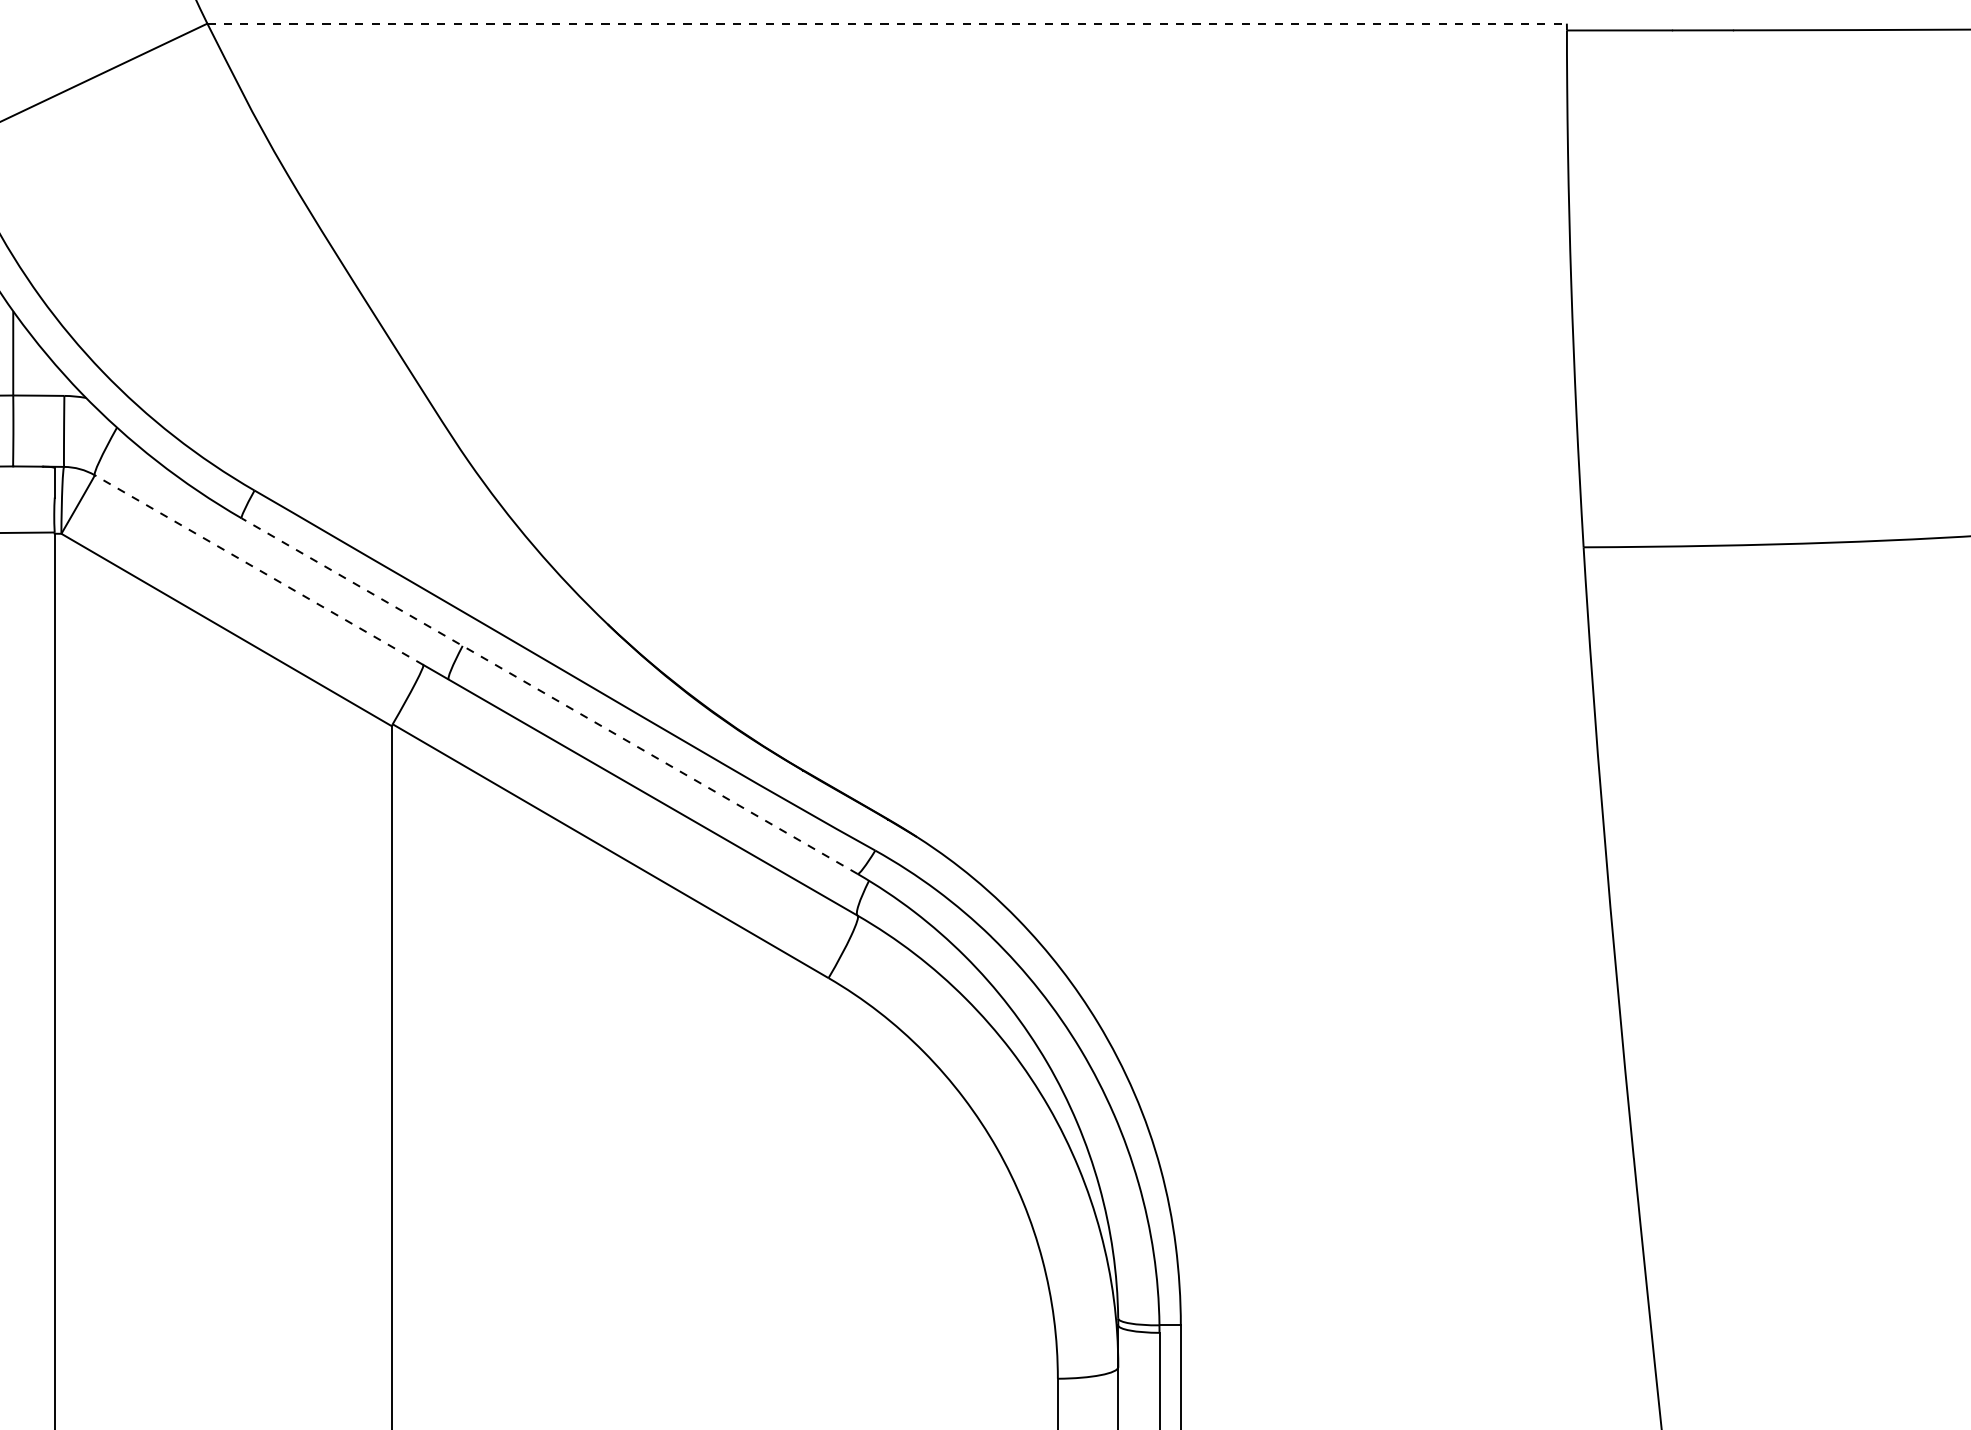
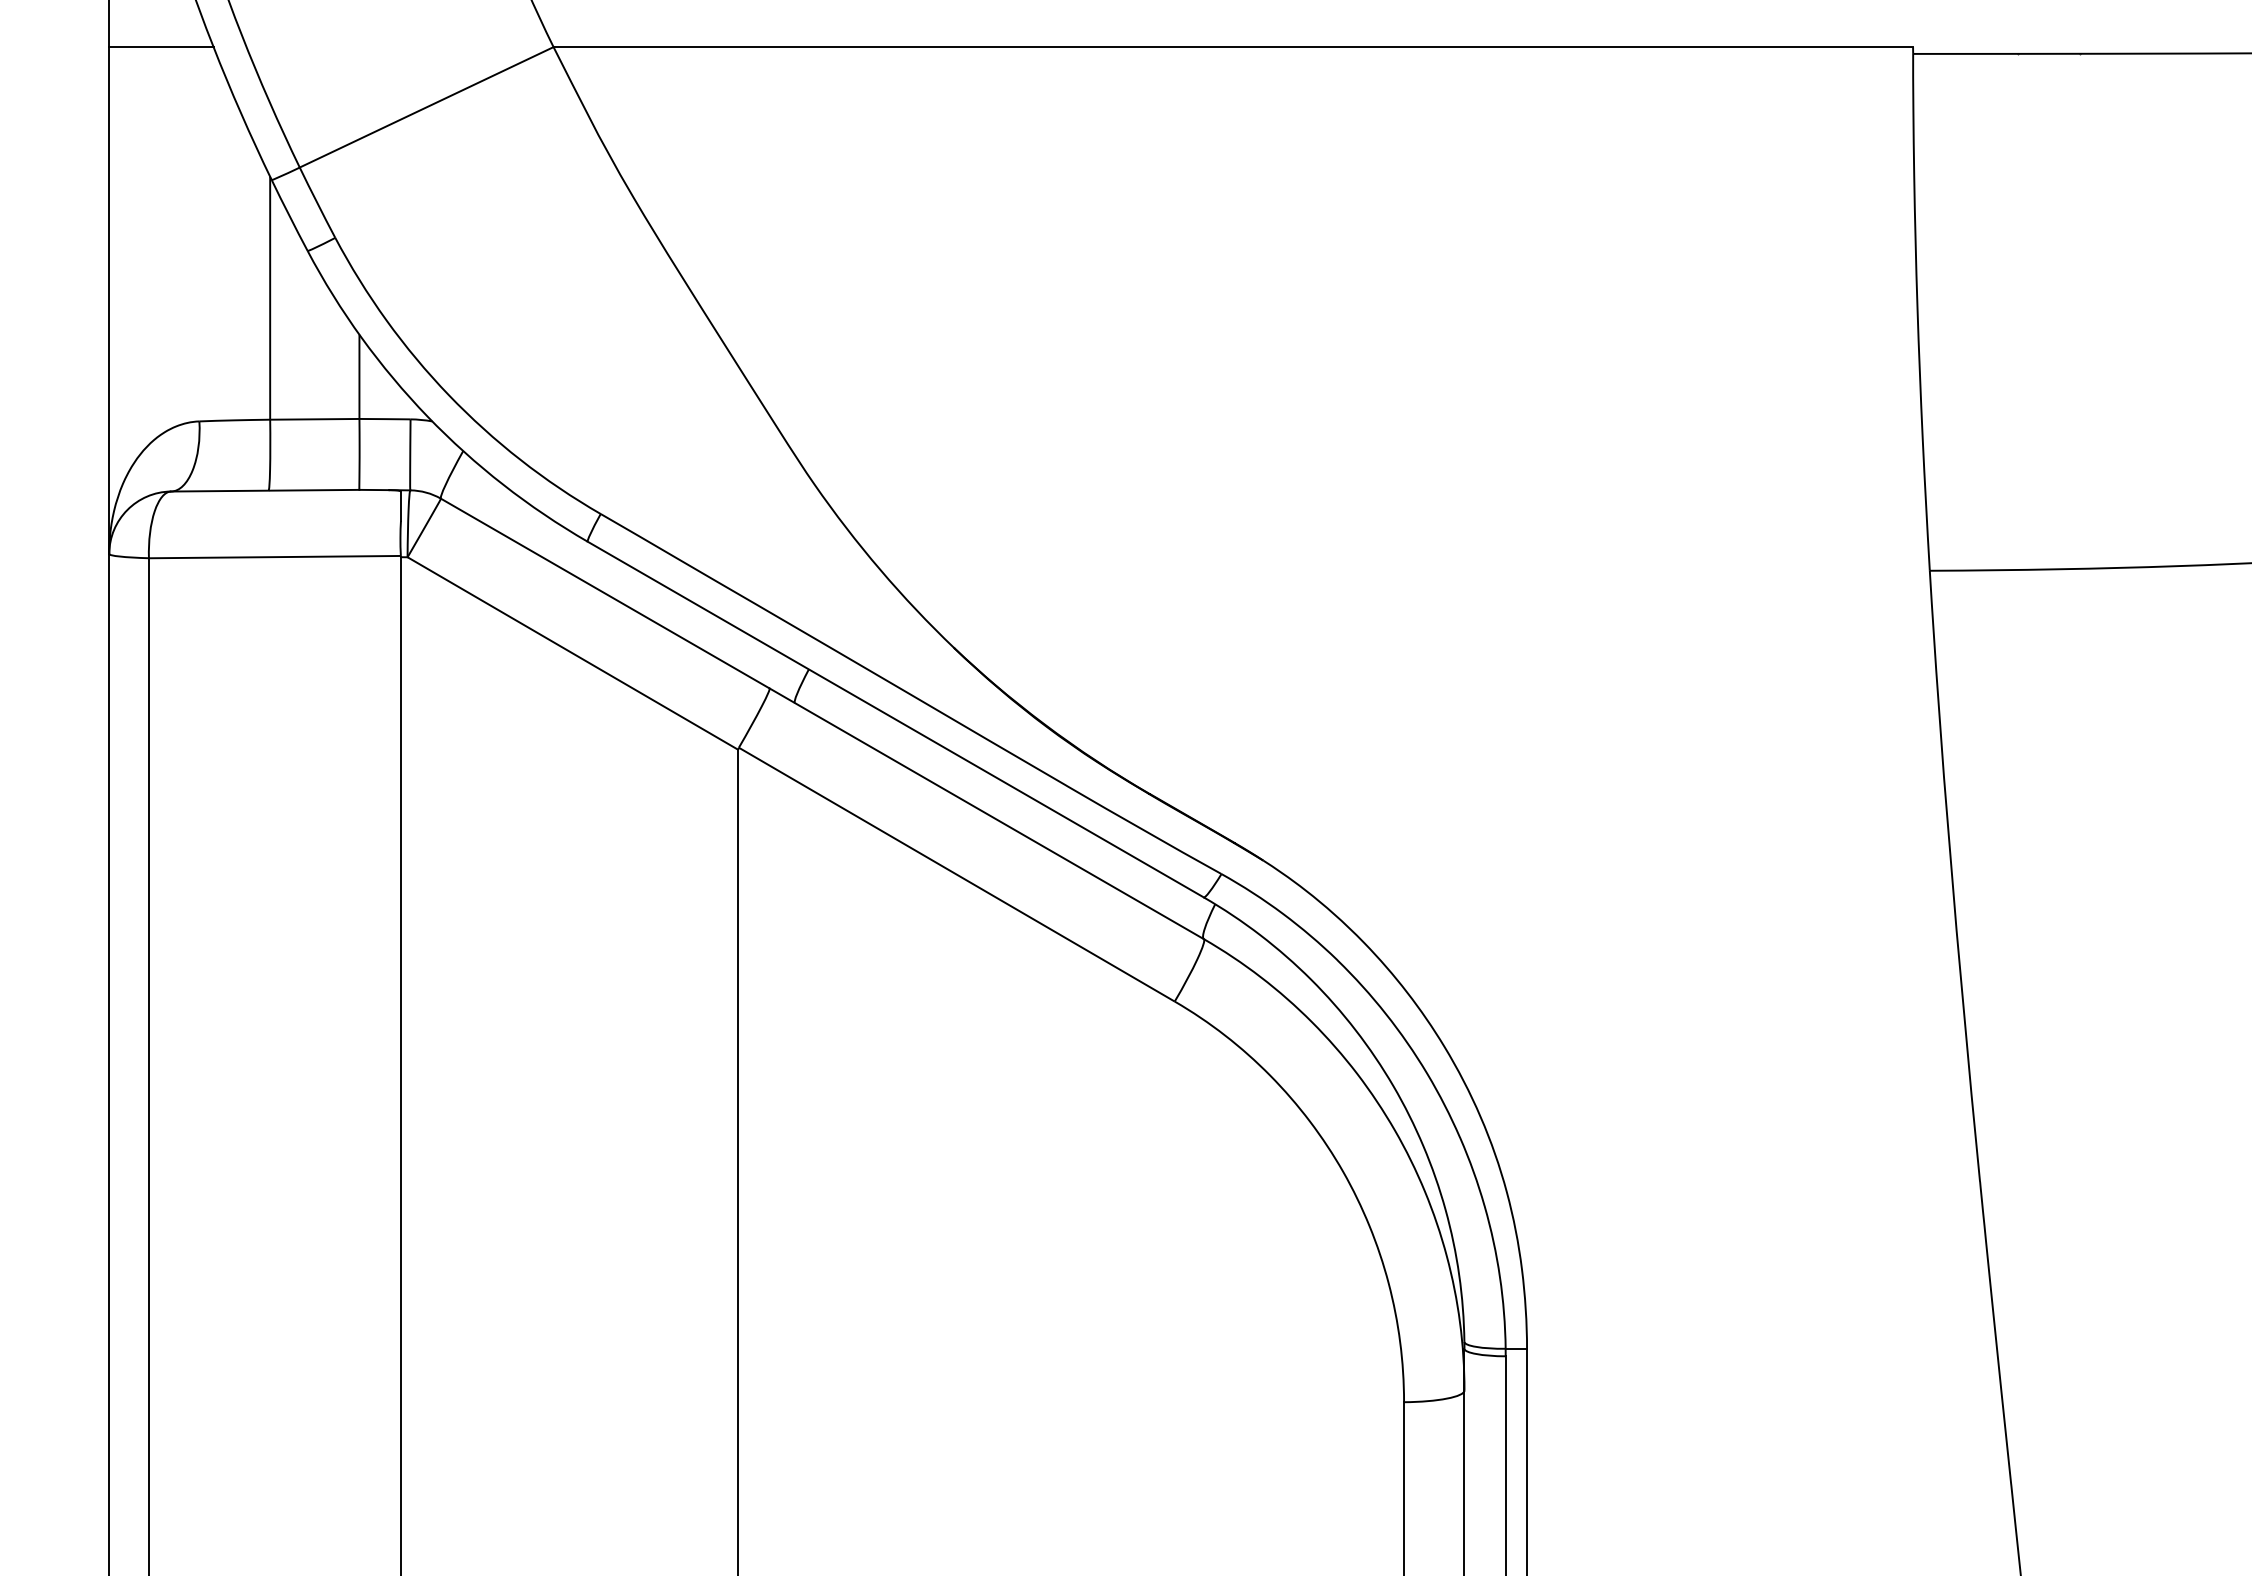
line: (887, 24) -> (1233, 47), dashed -> solid
line: (259, 570) -> (605, 593), dashed -> solid
line: (549, 696) -> (895, 719), dashed -> solid

